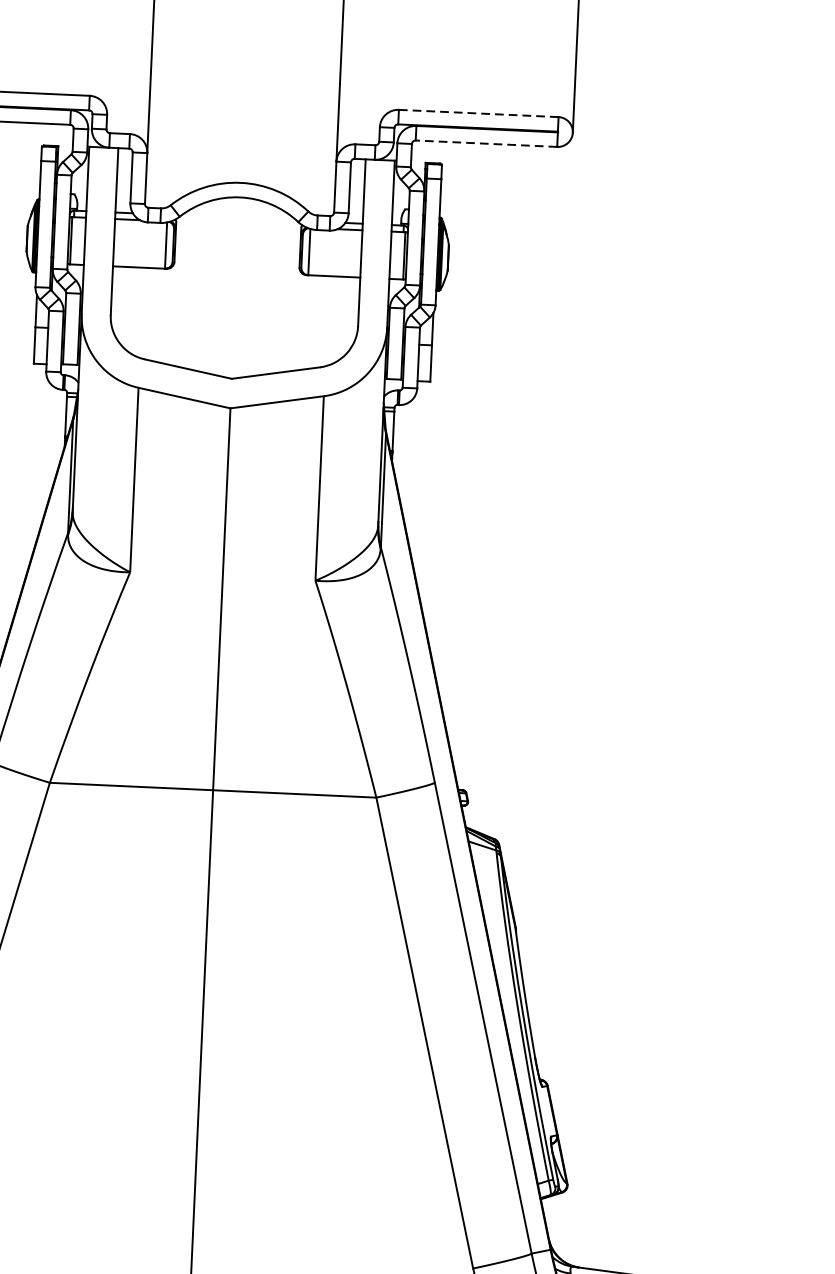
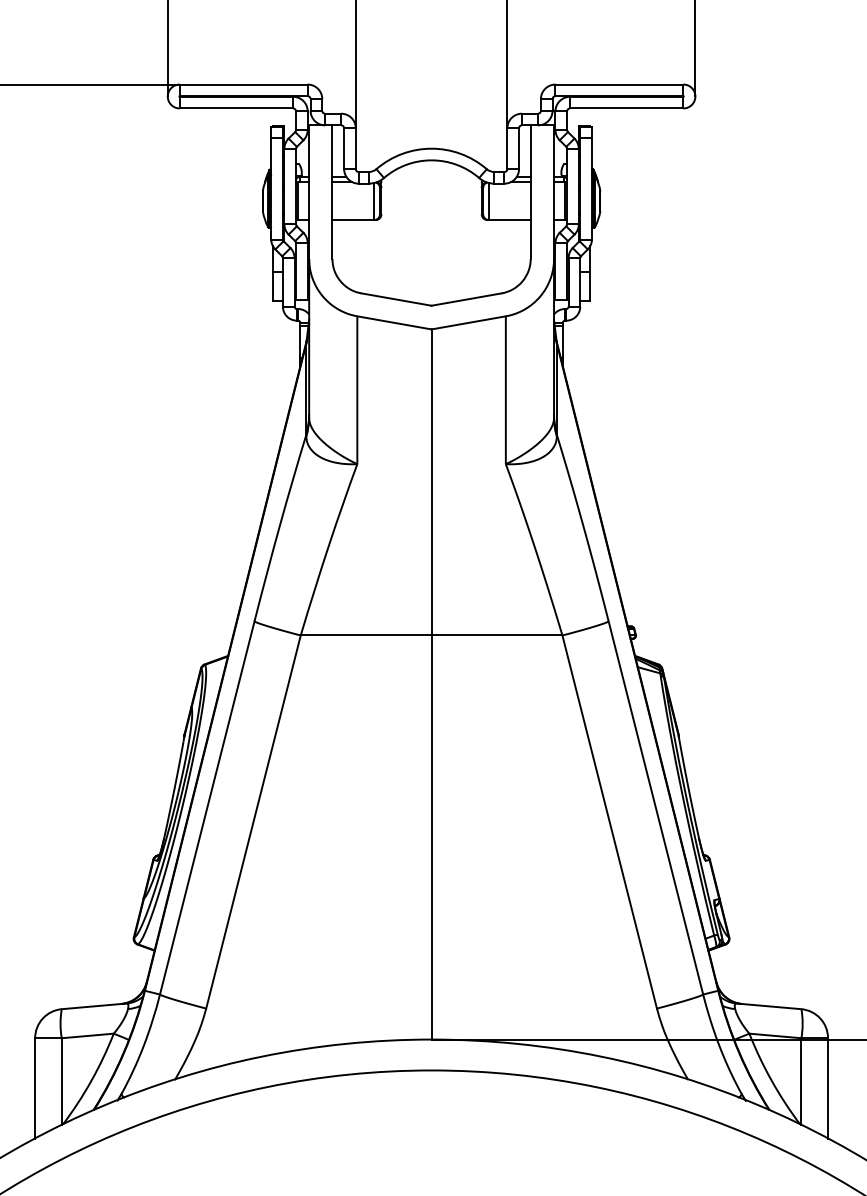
line: (478, 113) -> (619, 84), dashed -> solid
line: (486, 143) -> (626, 108), dashed -> solid

